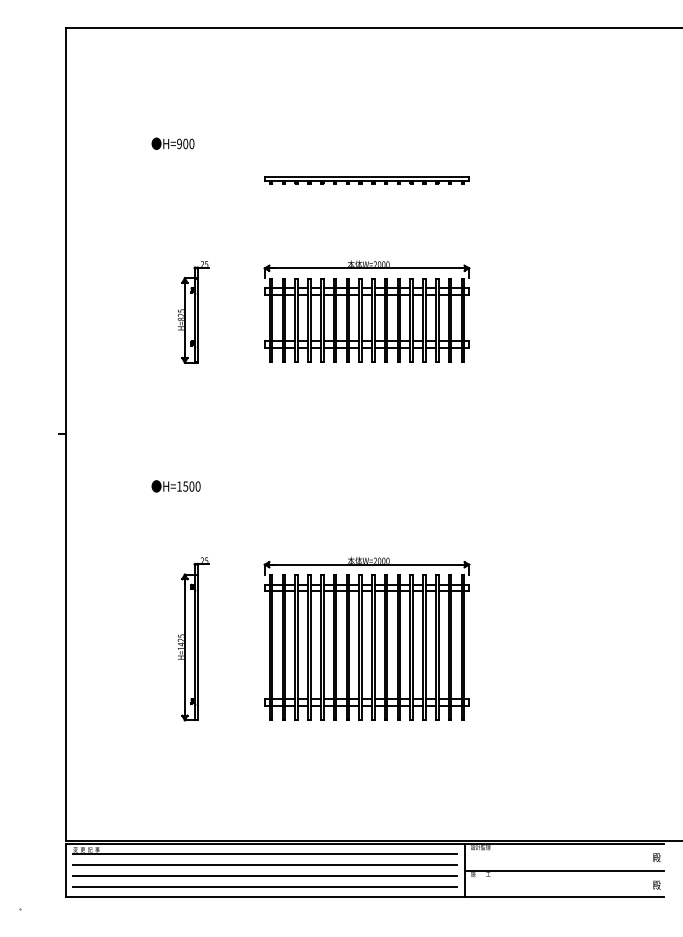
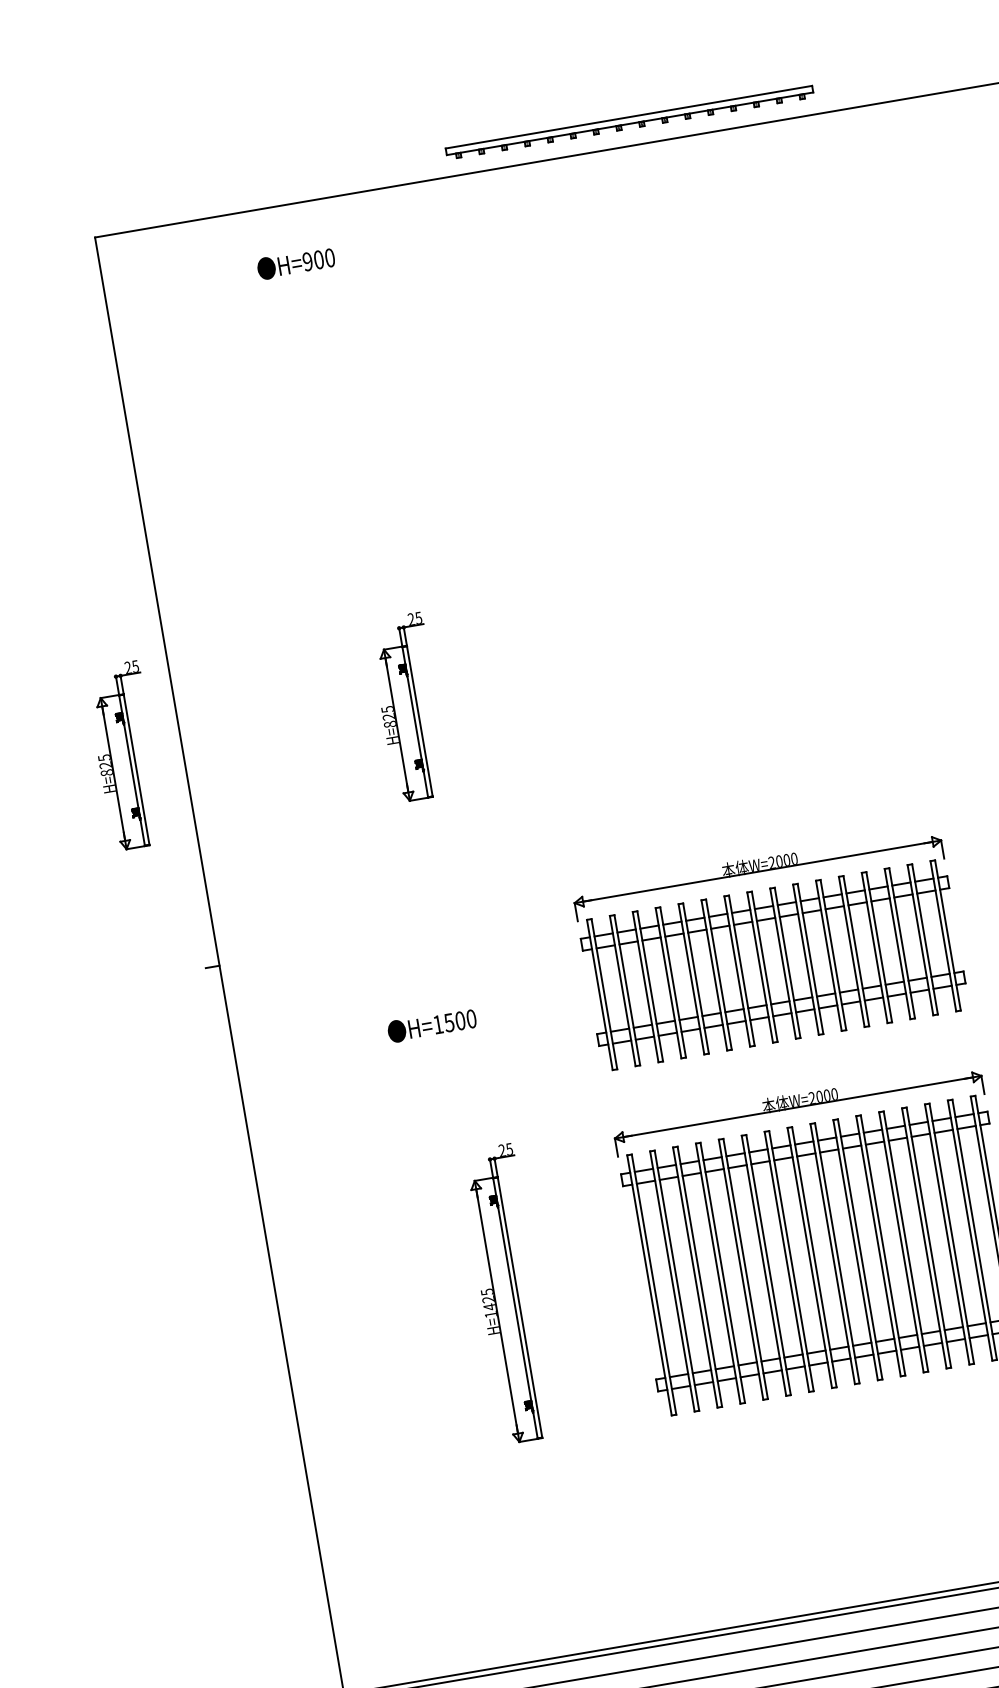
text: (172, 143) -> (295, 263), moved
part: (366, 180) -> (629, 122), moved
part: (366, 311) -> (770, 949), moved
part: (35, 312) -> (126, 756), added

